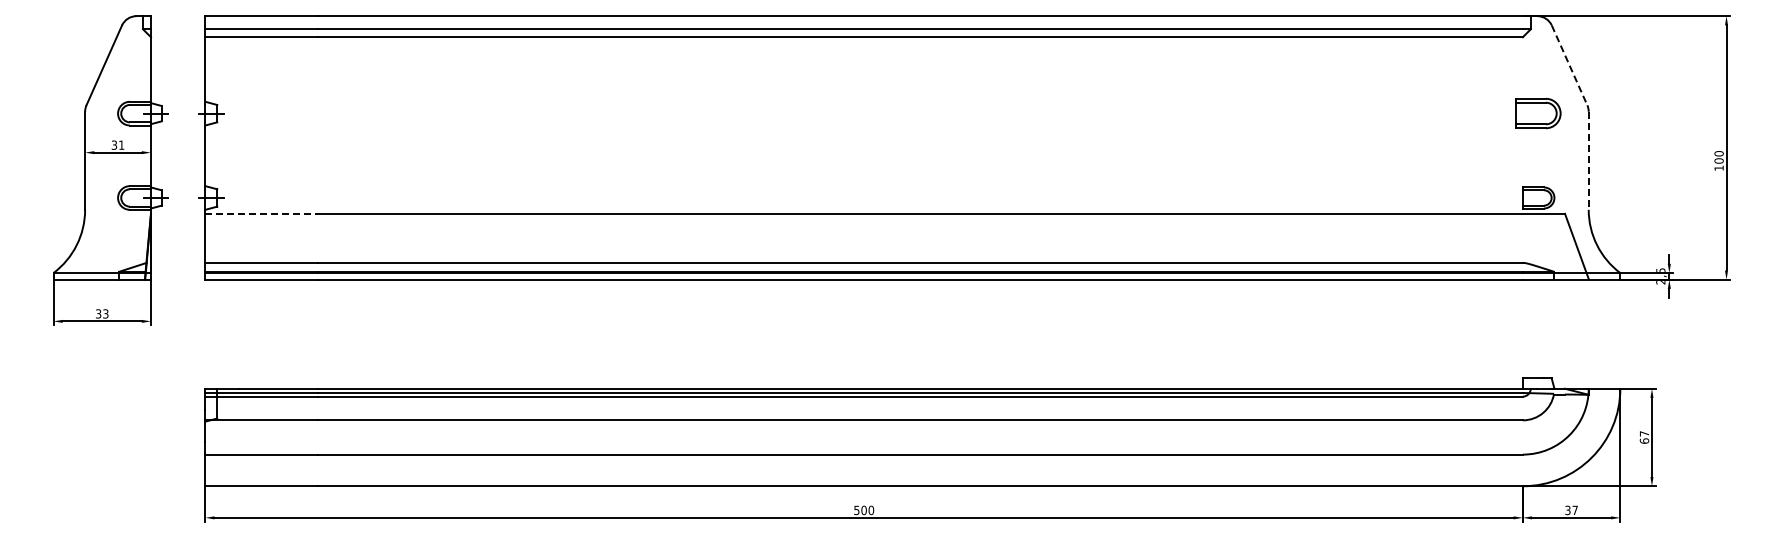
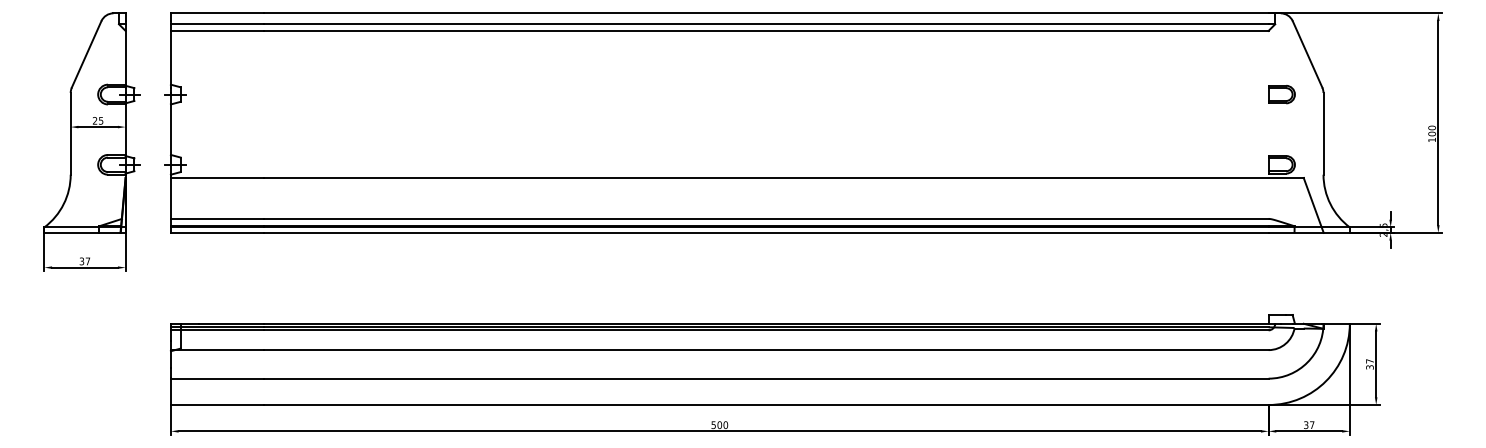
line: (1569, 65) -> (1307, 54), dashed -> solid
part: (1538, 113) -> (1281, 94), size x0.71
text: (117, 144) -> (97, 120), 31 -> 25
line: (1588, 161) -> (1323, 134), dashed -> solid
line: (261, 213) -> (217, 177), dashed -> solid
text: (105, 313) -> (87, 261), 33 -> 37
text: (1644, 440) -> (1369, 366), 67 -> 37

